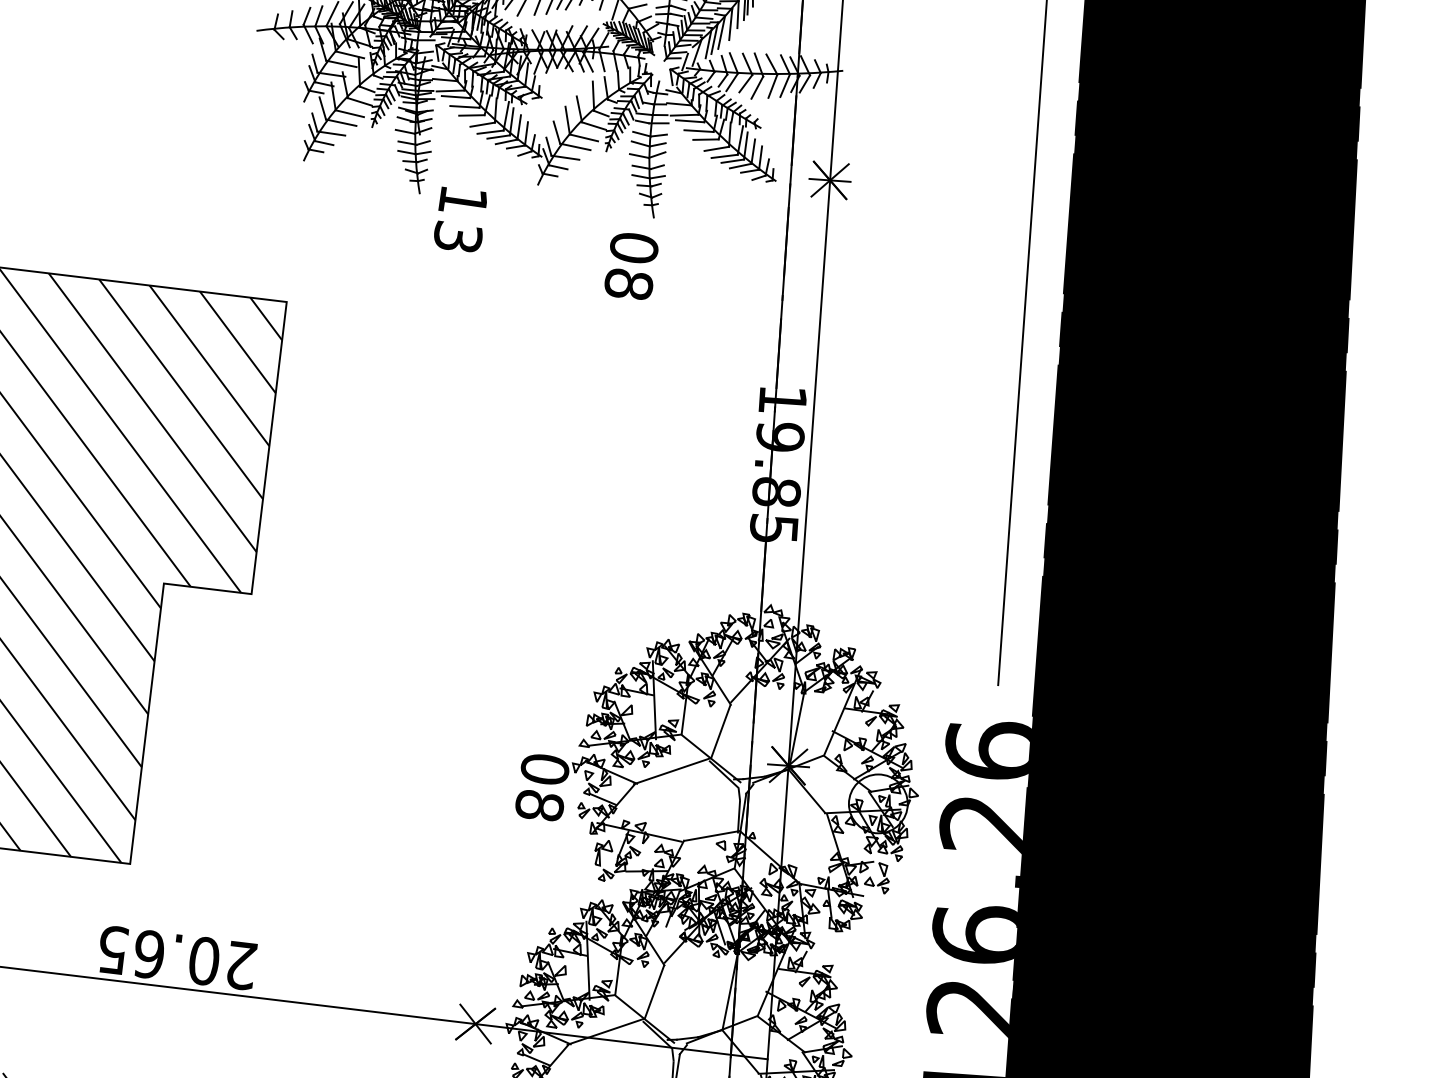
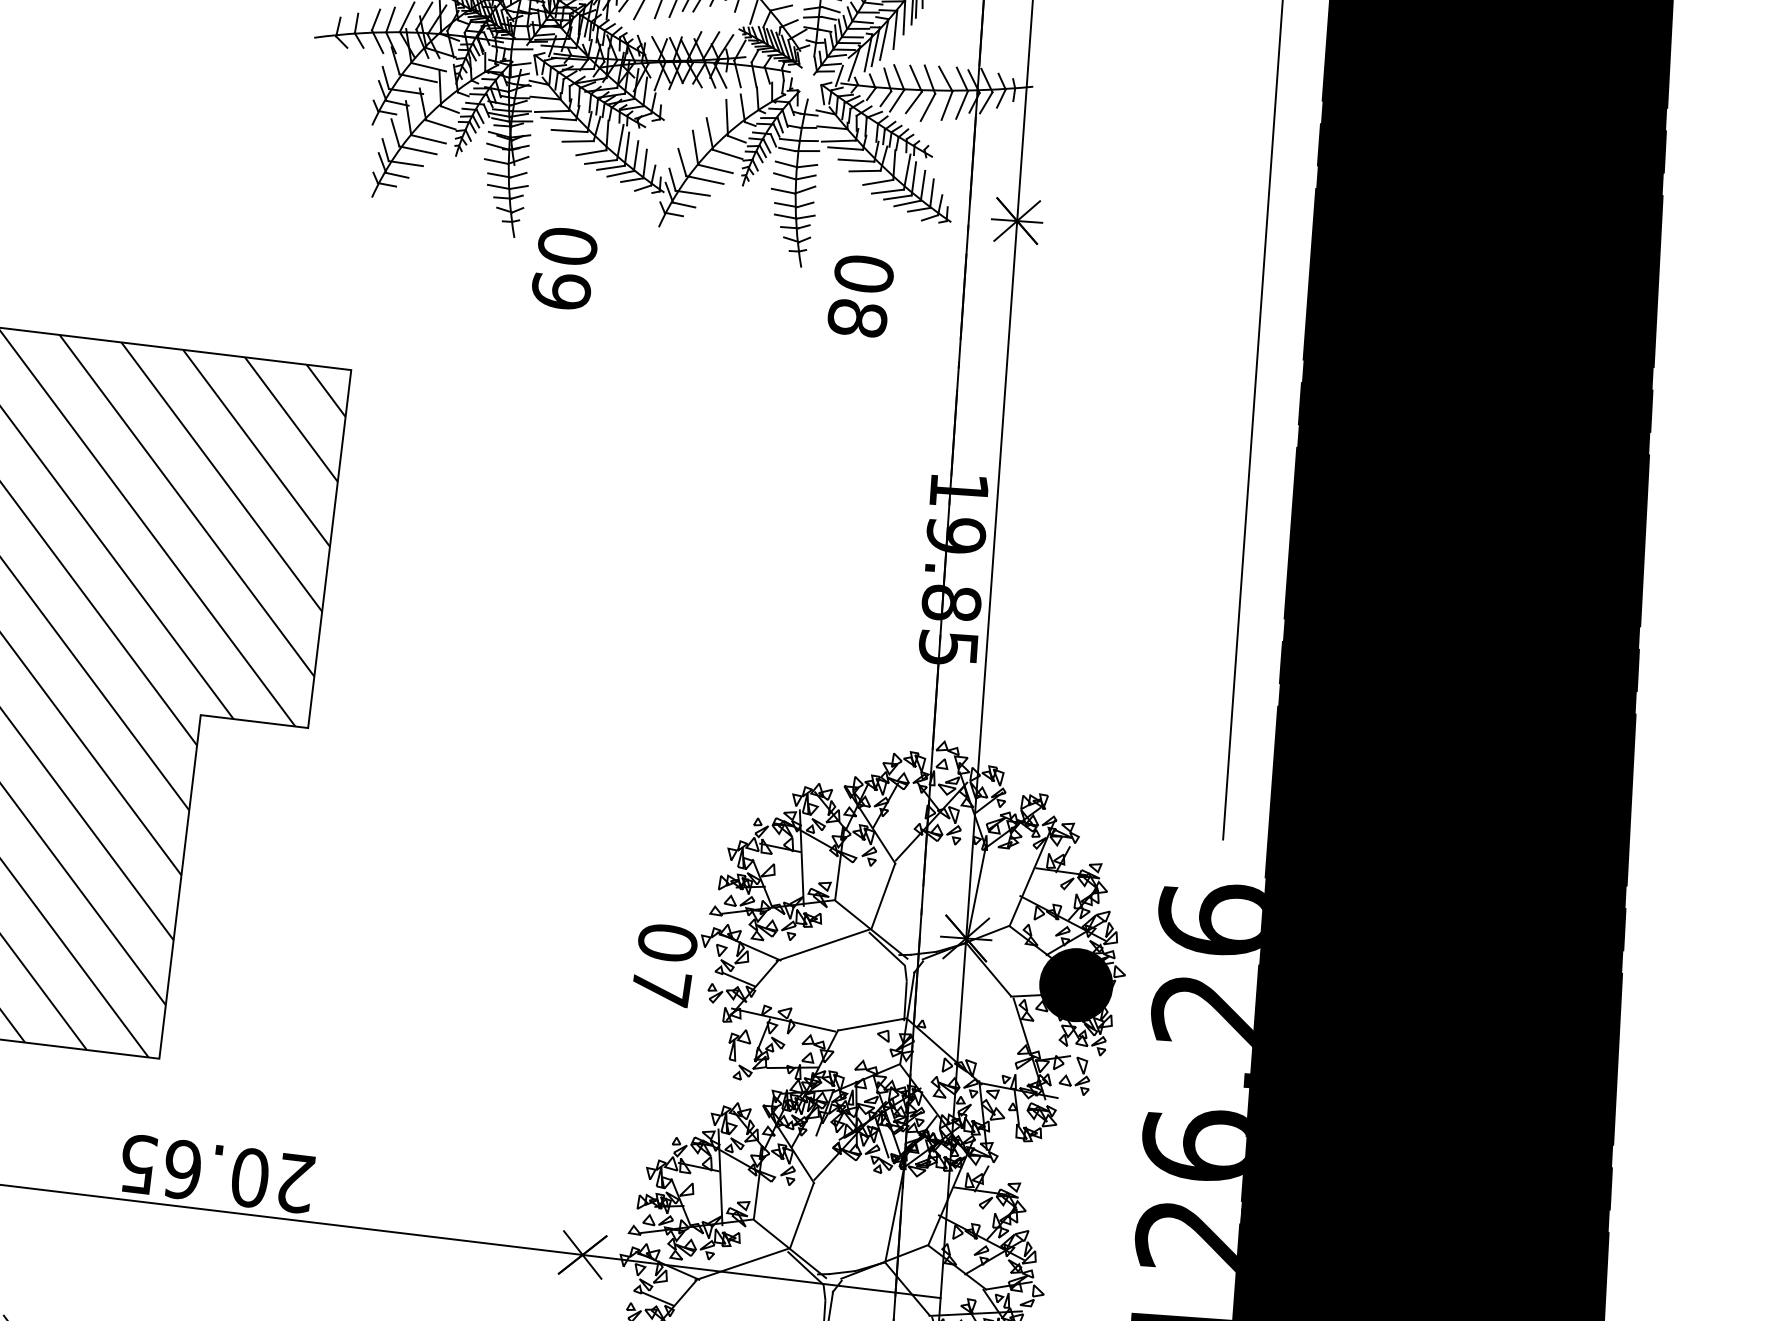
text: (460, 219) -> (564, 268), 13 -> 09
text: (631, 266) -> (860, 296), moved
fill: (878, 804) -> (1076, 985), added
text: (539, 806) -> (661, 988), 08 -> 07

